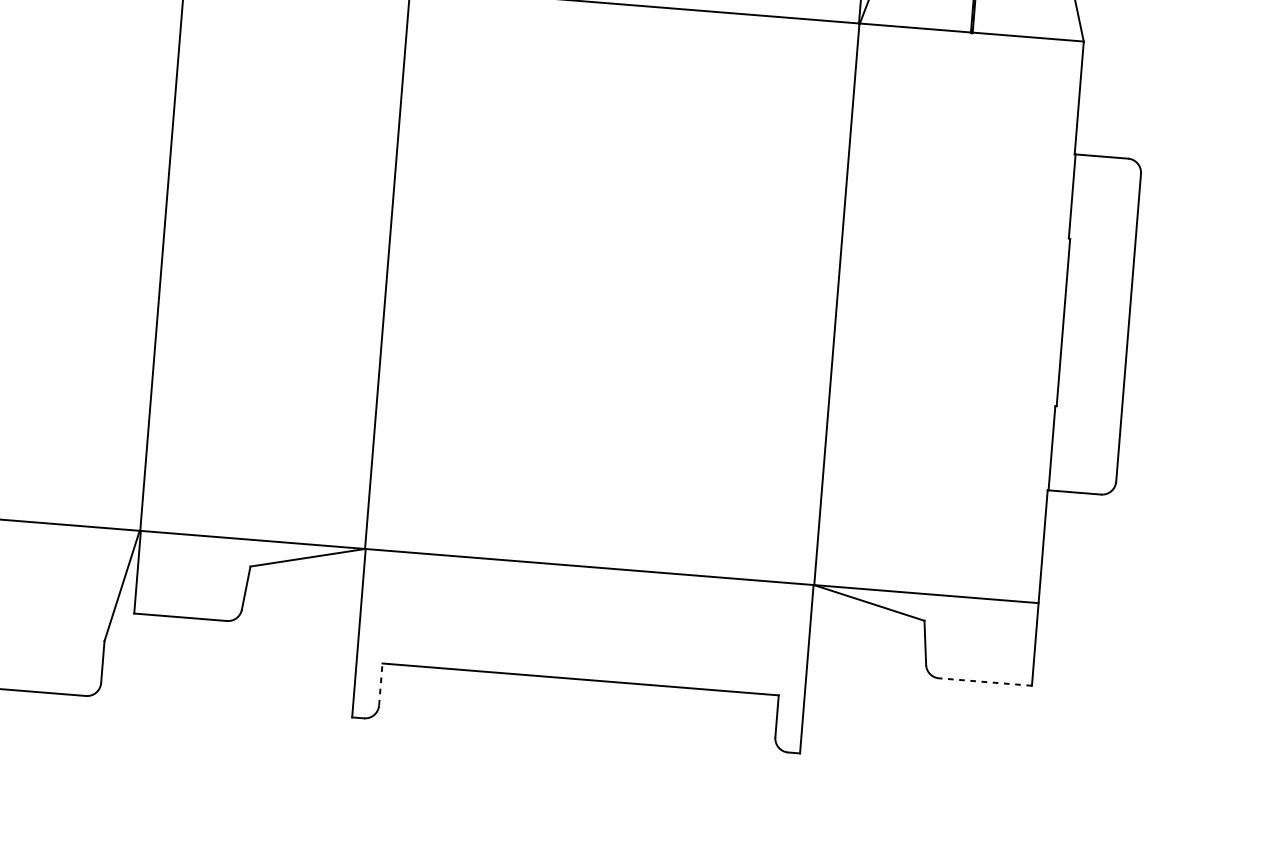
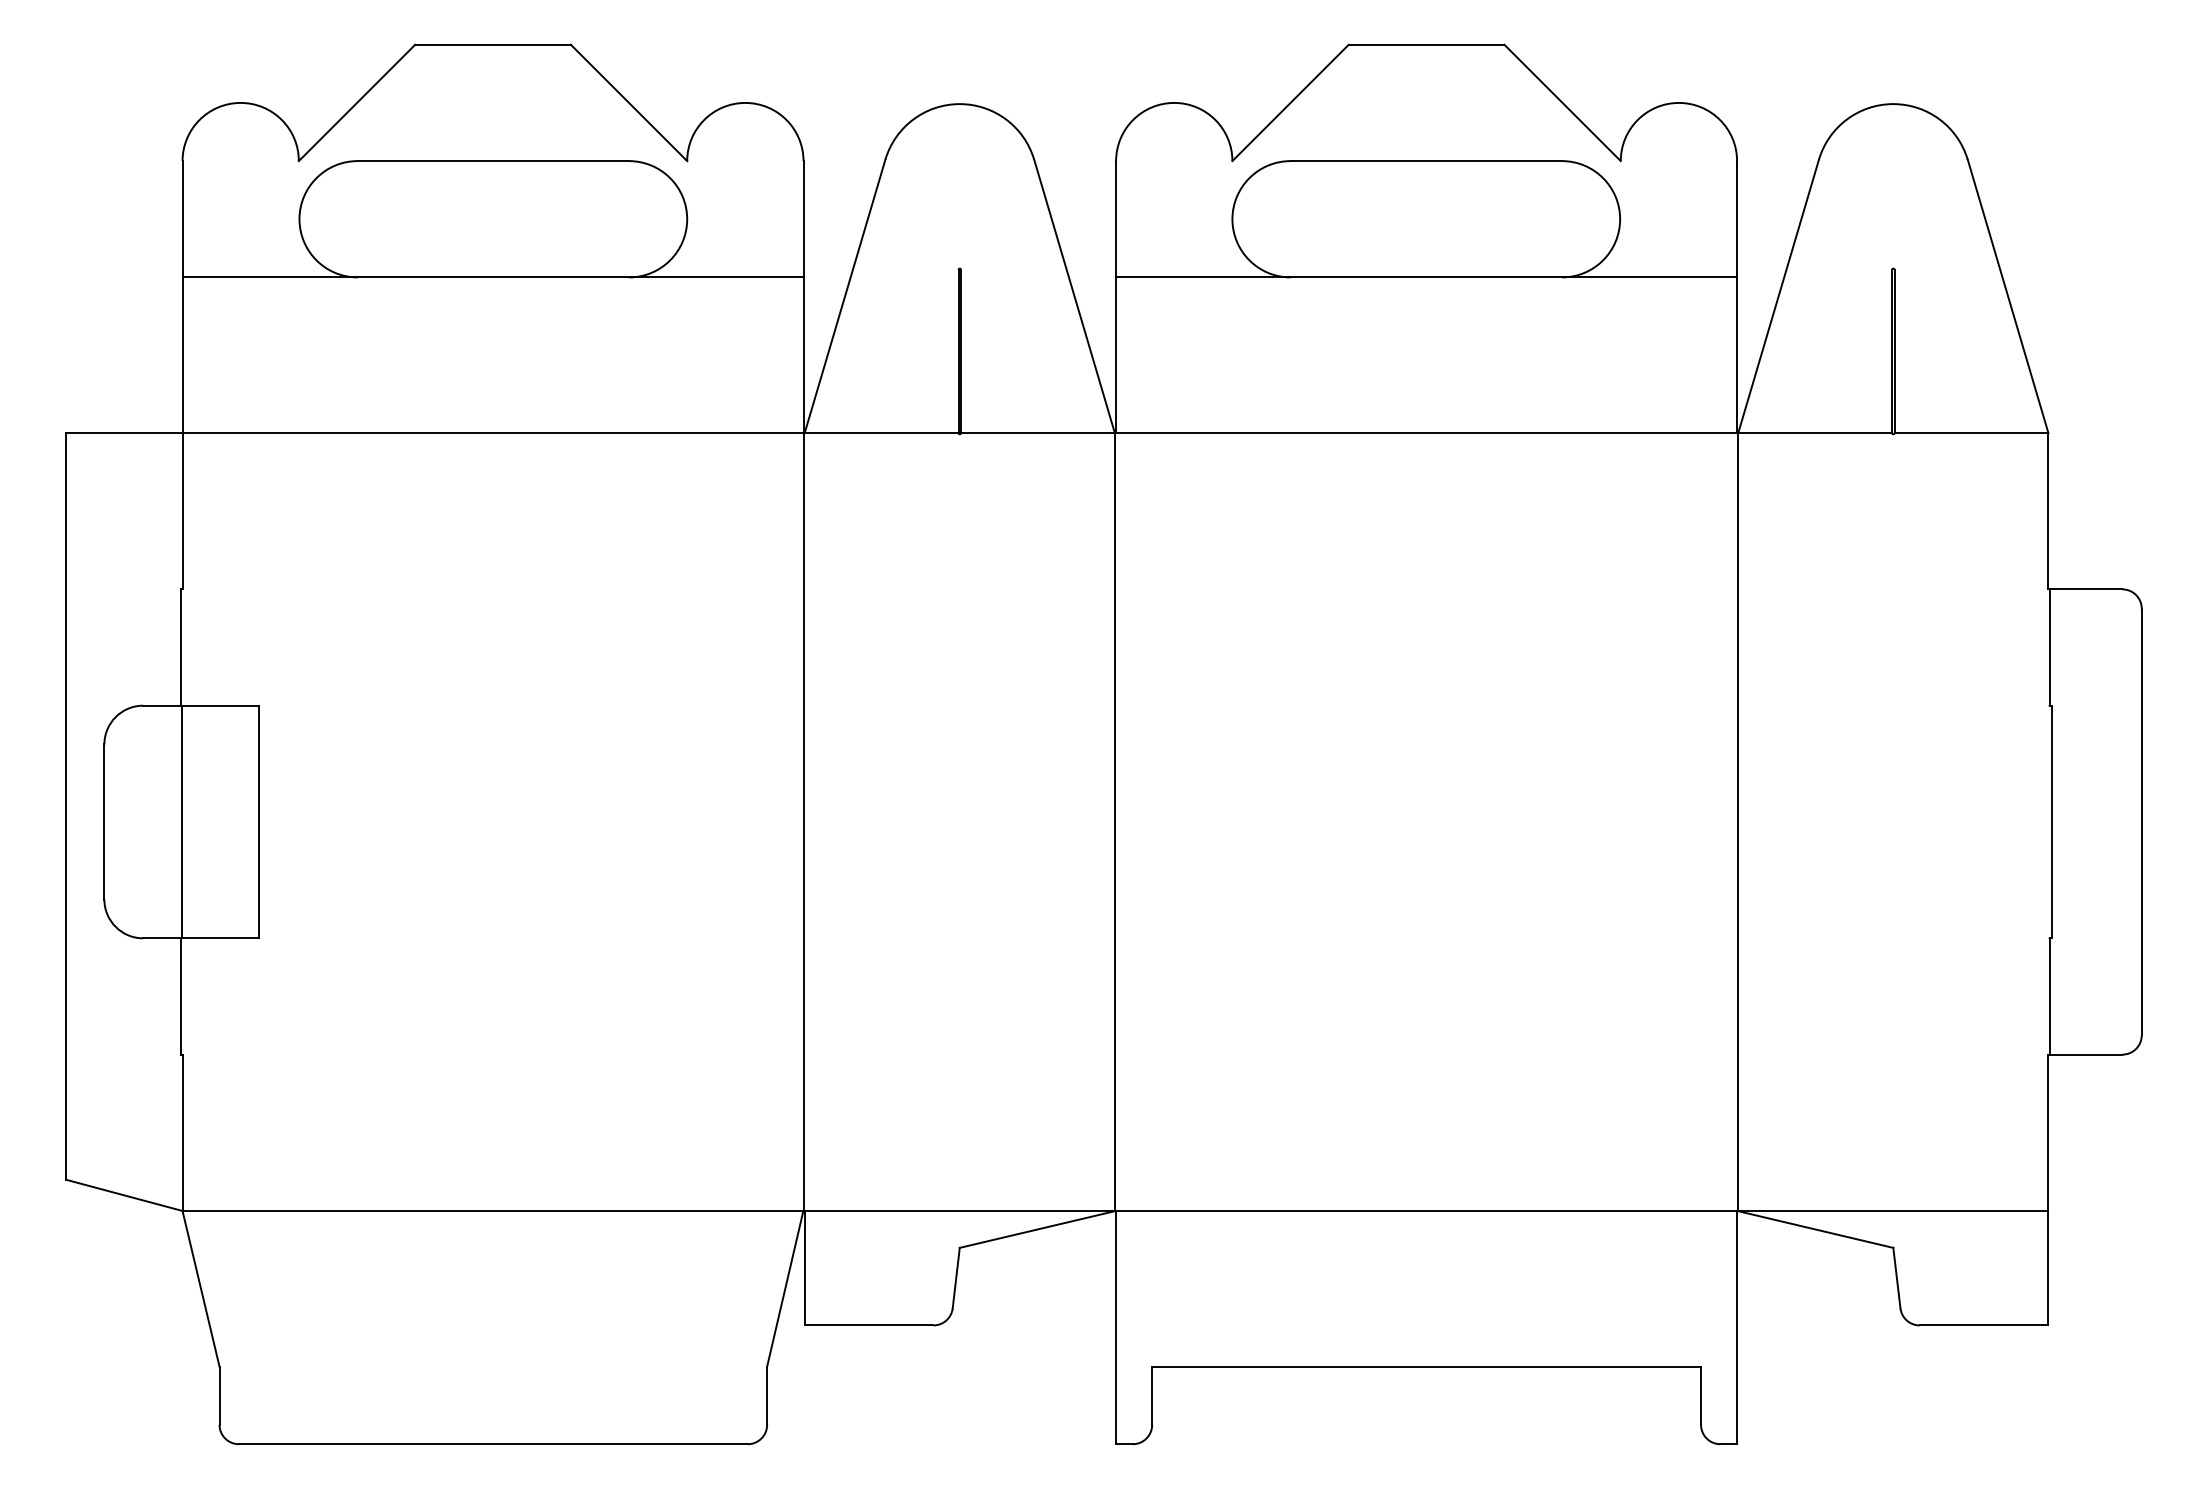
line: (985, 682) -> (1983, 1325), dashed -> solid
line: (381, 684) -> (1152, 1395), dashed -> solid

